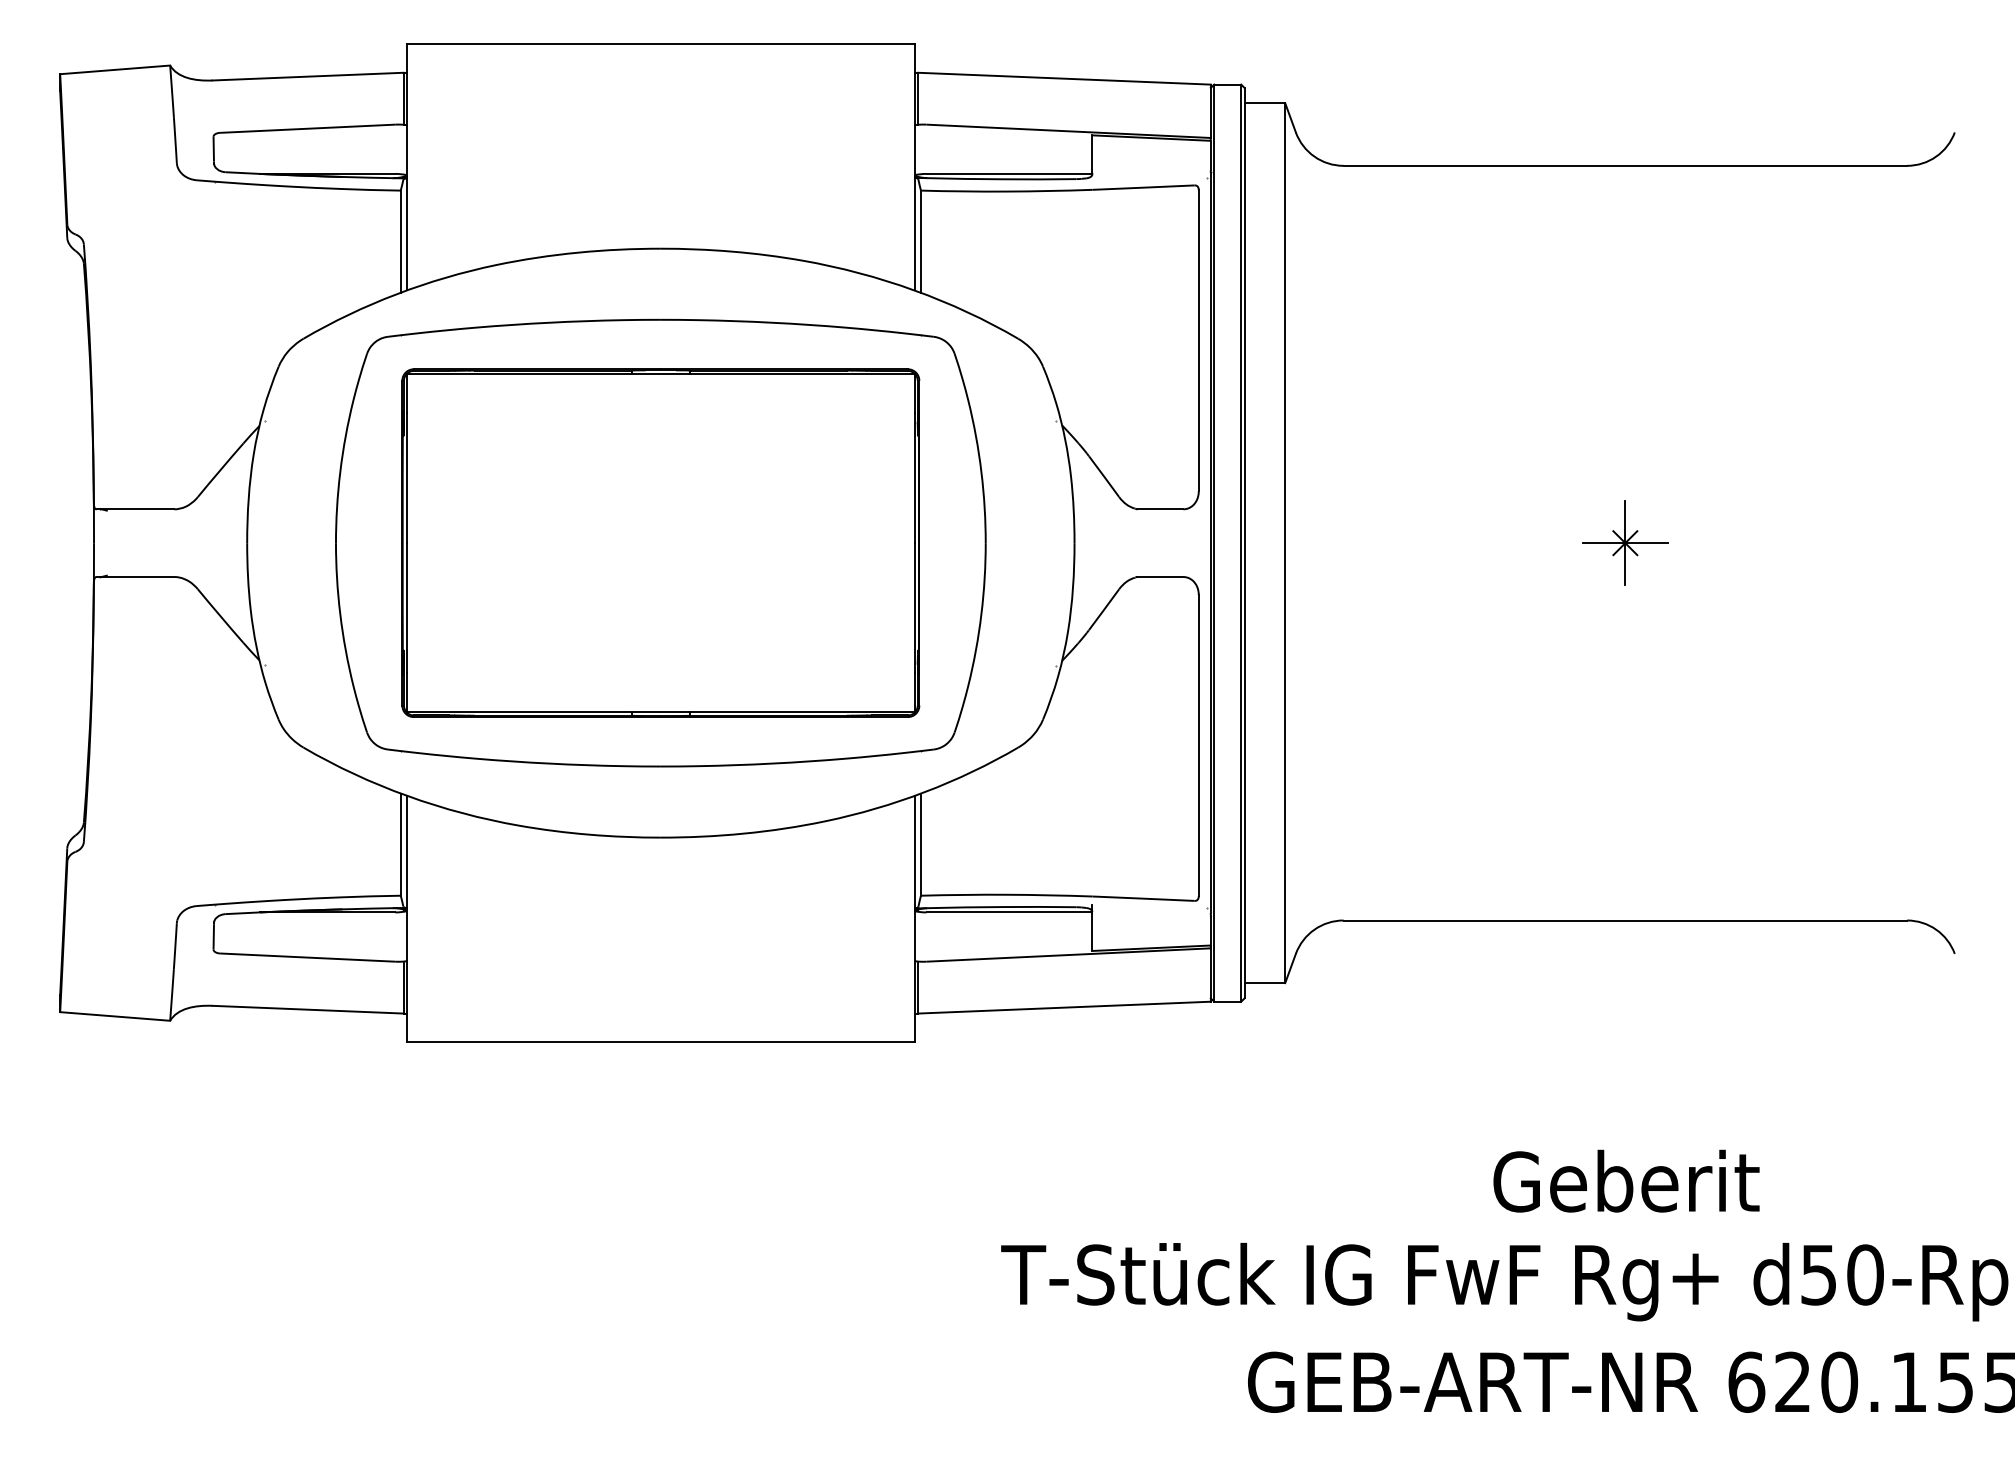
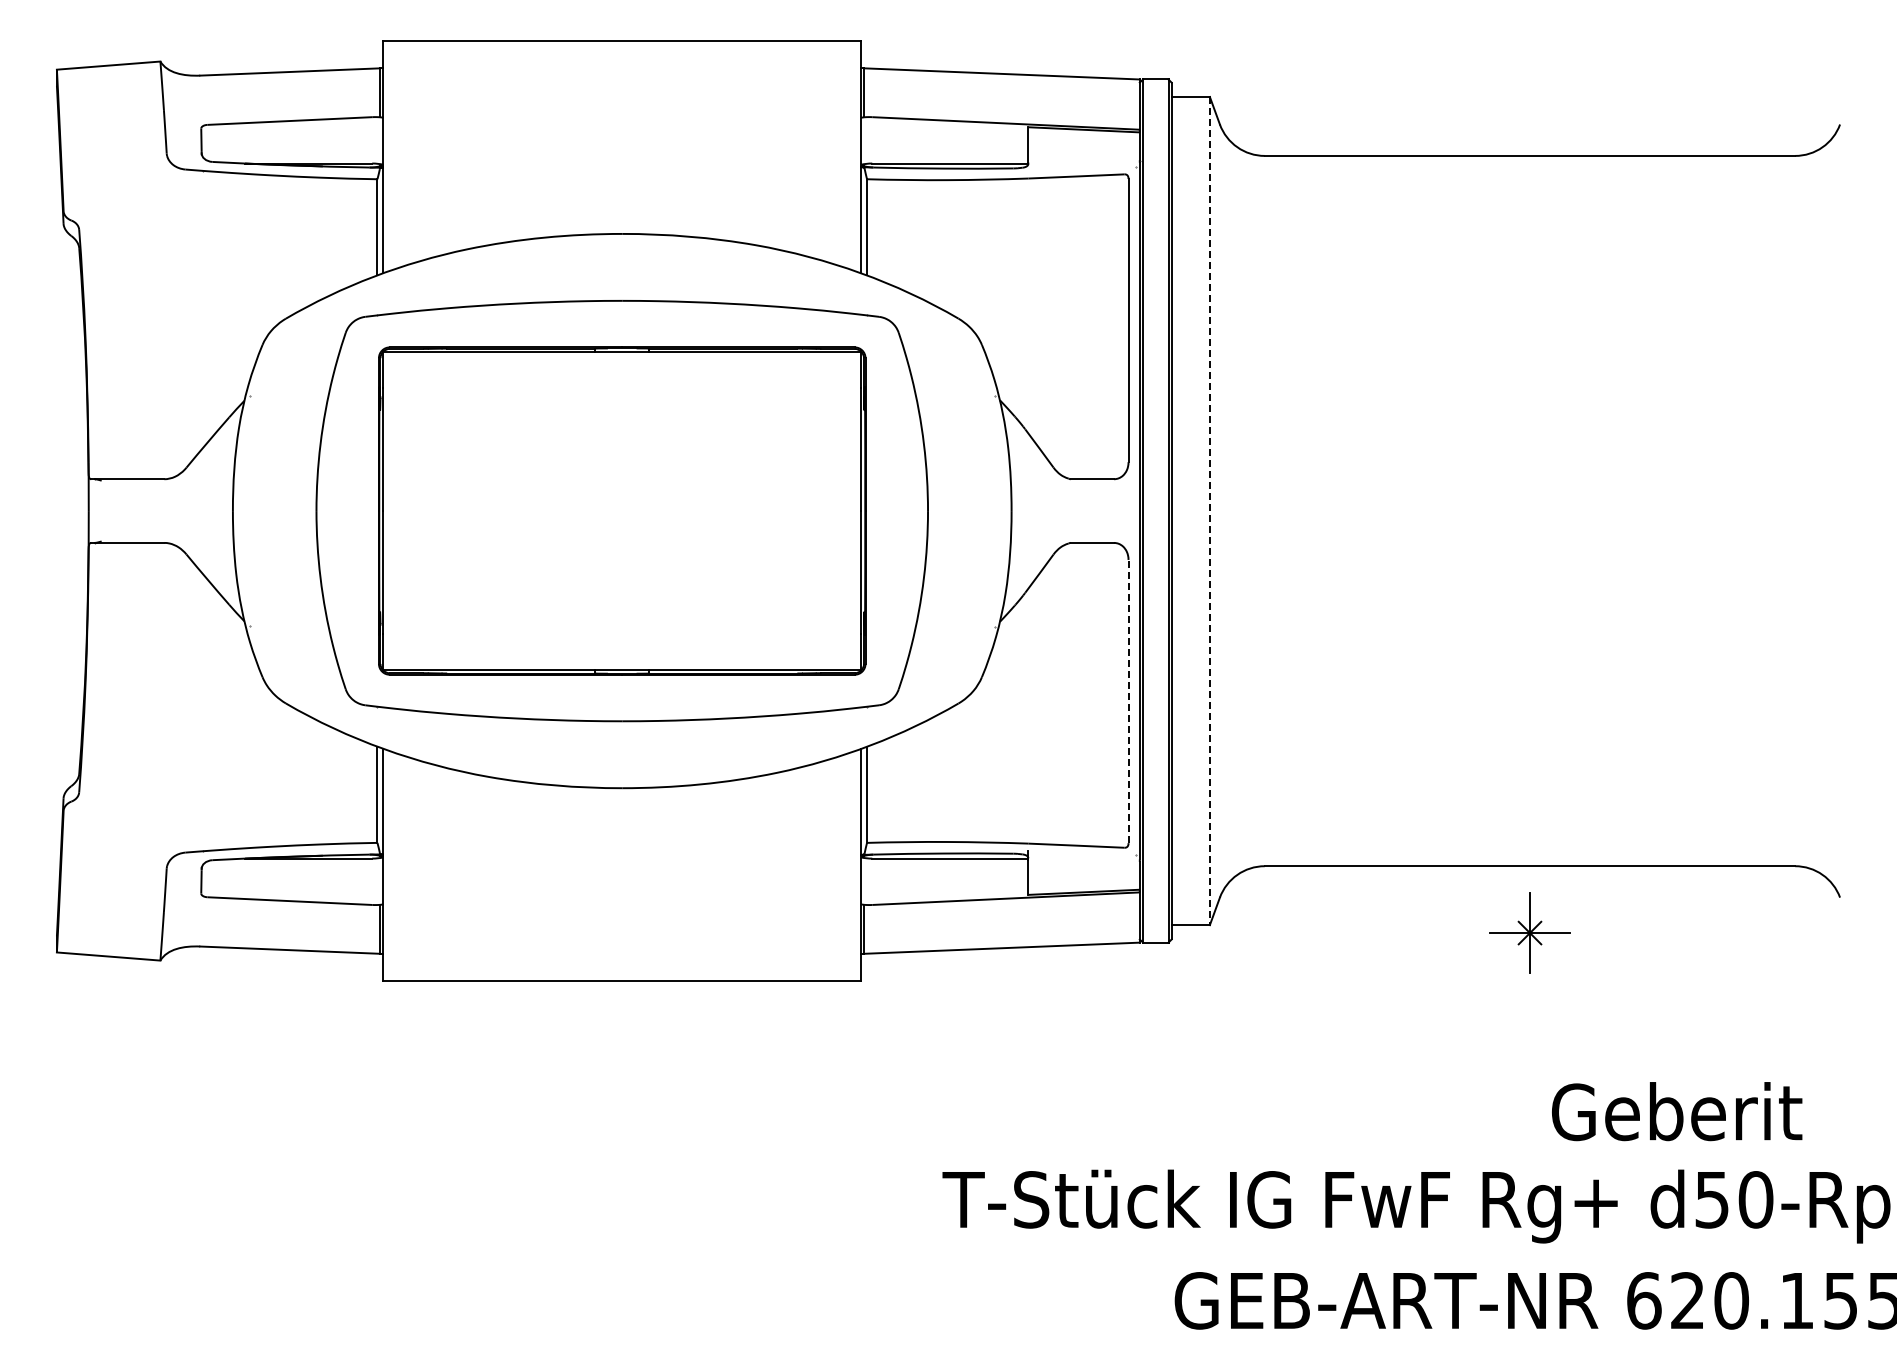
part: (1624, 542) -> (1529, 932), moved
line: (1284, 543) -> (1209, 511), solid -> dashed
line: (1198, 745) -> (1128, 701), solid -> dashed
text: (1626, 1181) -> (1677, 1111), moved

